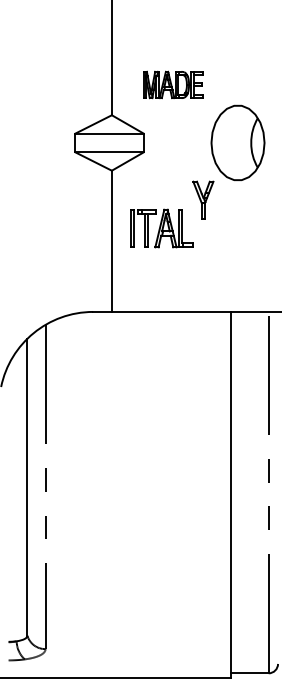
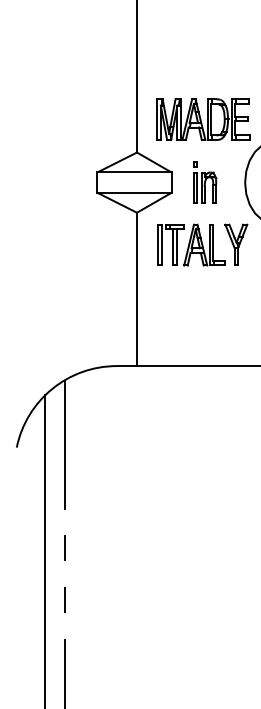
part: (173, 84) -> (203, 119), size x1.43
part: (174, 142) -> (204, 182), added
part: (161, 228) -> (190, 245), moved

